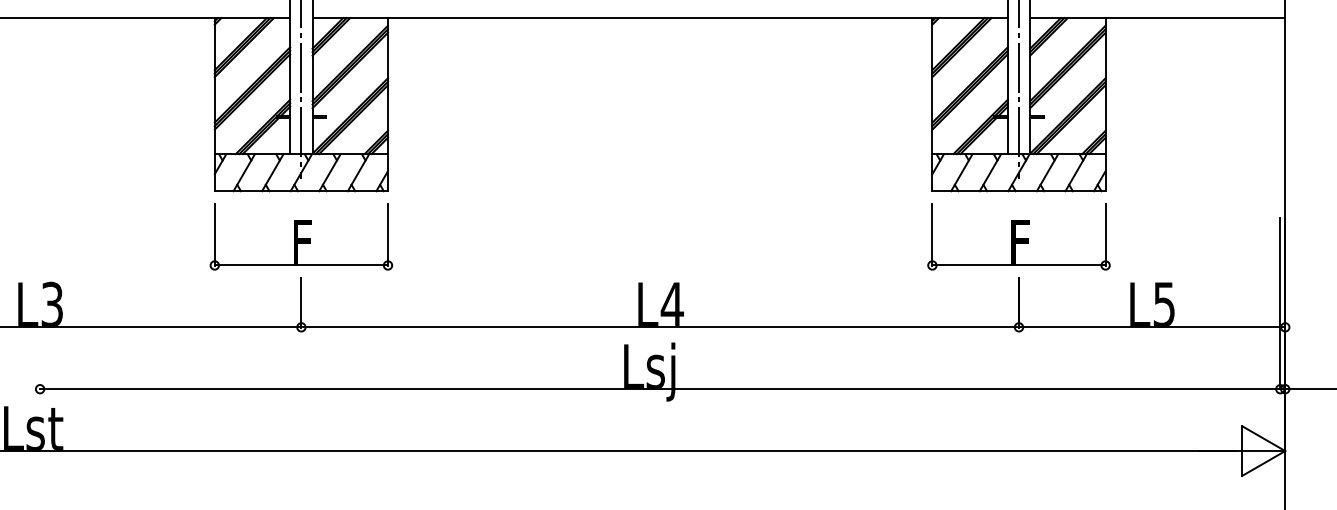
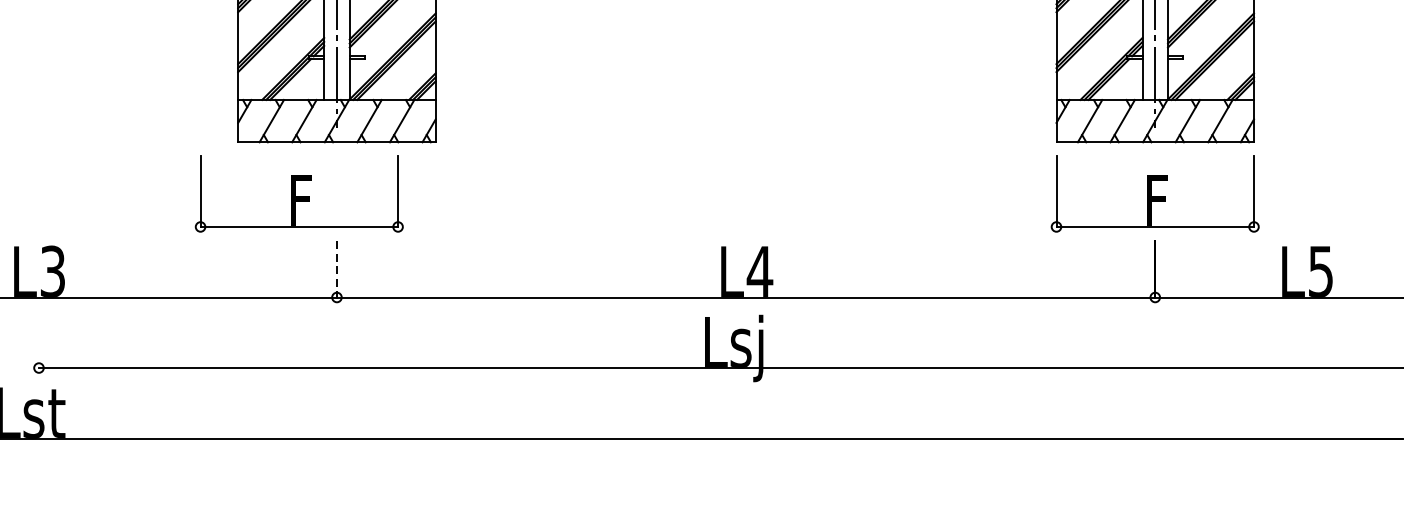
part: (301, 236) -> (299, 193), moved
line: (301, 302) -> (337, 269), solid -> dashed

